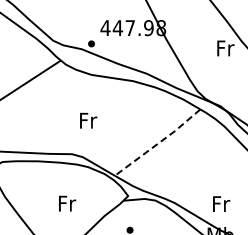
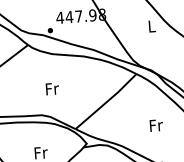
text: (225, 48) -> (152, 26), Fr -> L
line: (158, 143) -> (106, 102), dashed -> solid
text: (221, 203) -> (156, 125), moved

